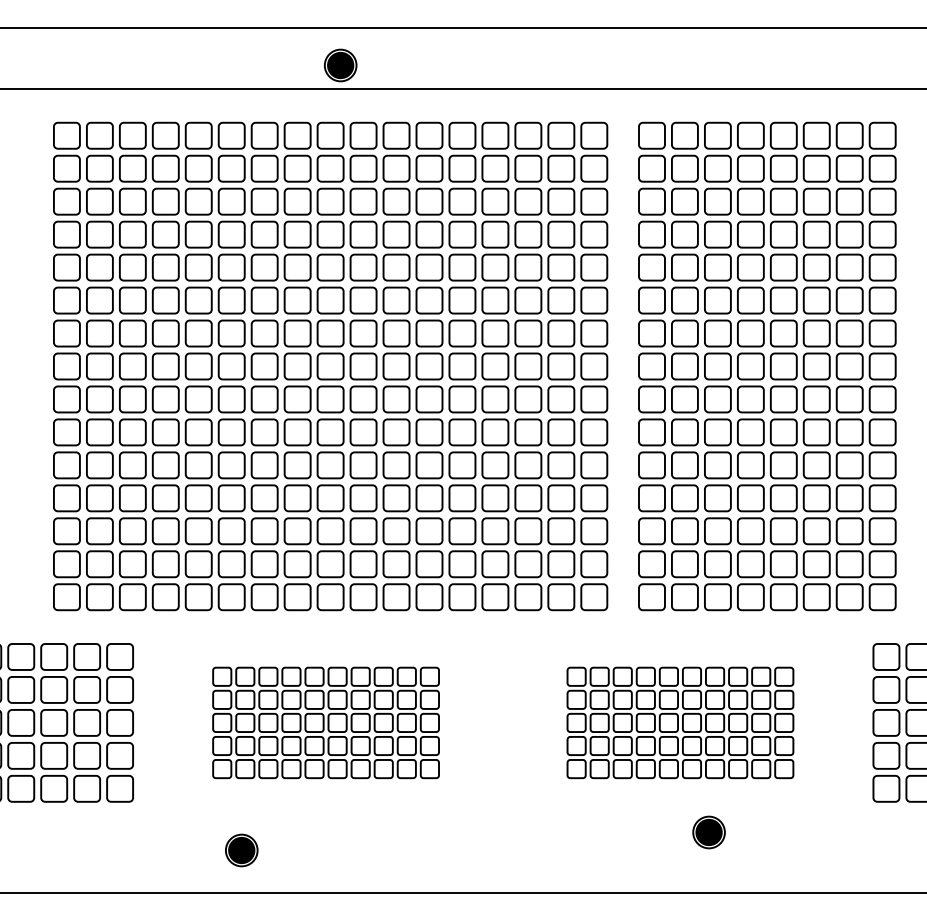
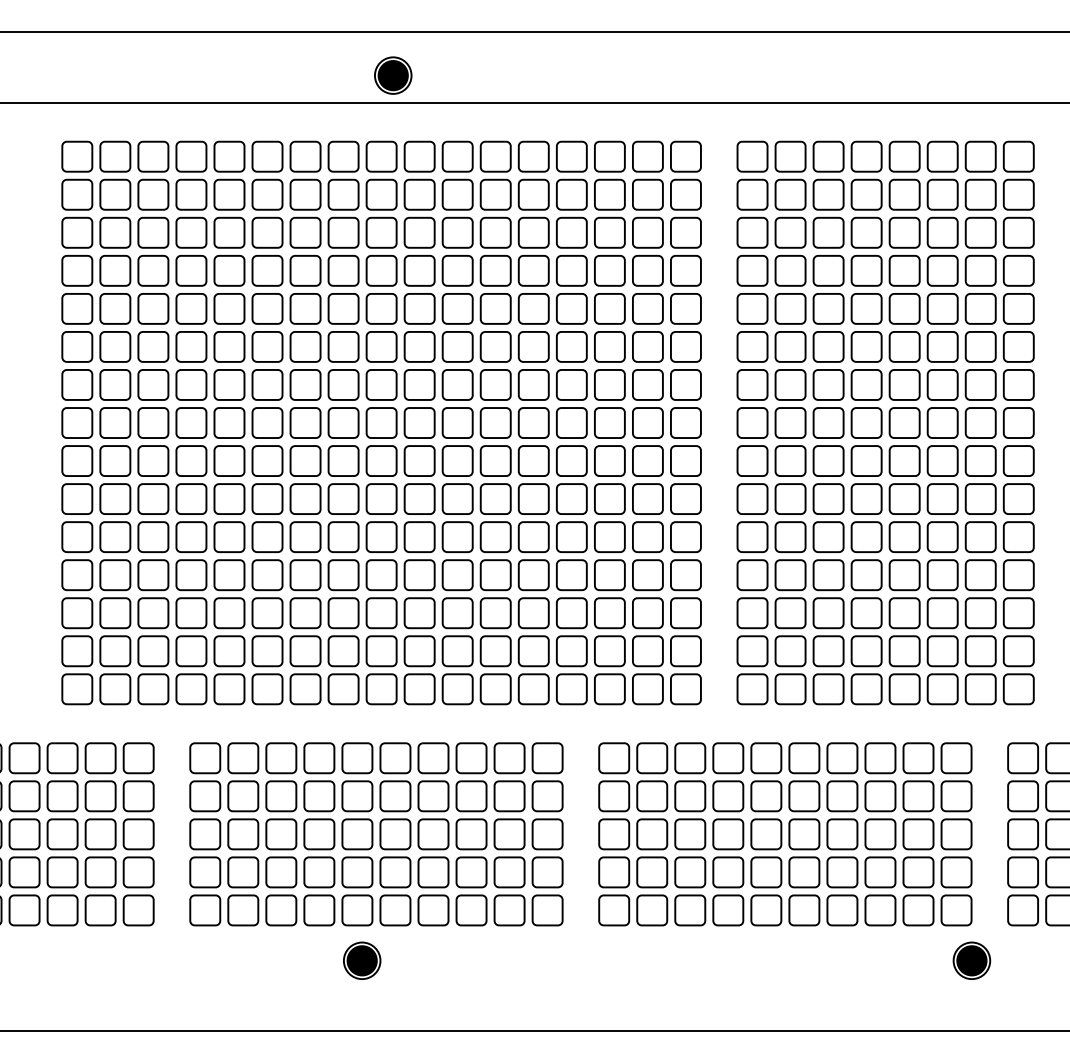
part: (325, 722) -> (375, 833), size x1.43
part: (680, 722) -> (785, 833), size x1.43
part: (708, 832) -> (971, 960), moved
part: (241, 850) -> (361, 960), moved

